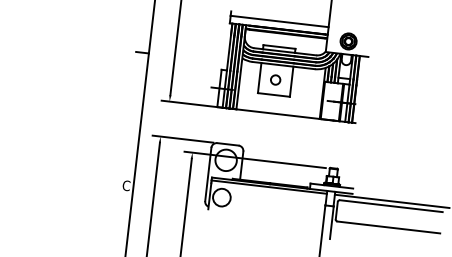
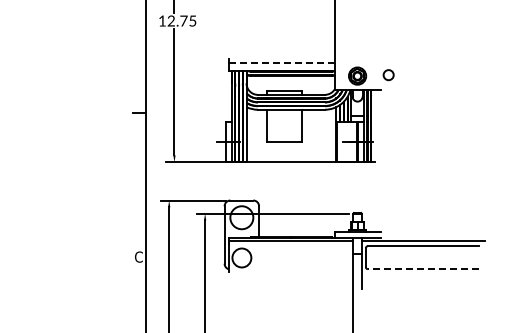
line: (279, 21) -> (281, 63), solid -> dashed
circle: (275, 80) -> (388, 75), moved
line: (388, 227) -> (422, 269), solid -> dashed

